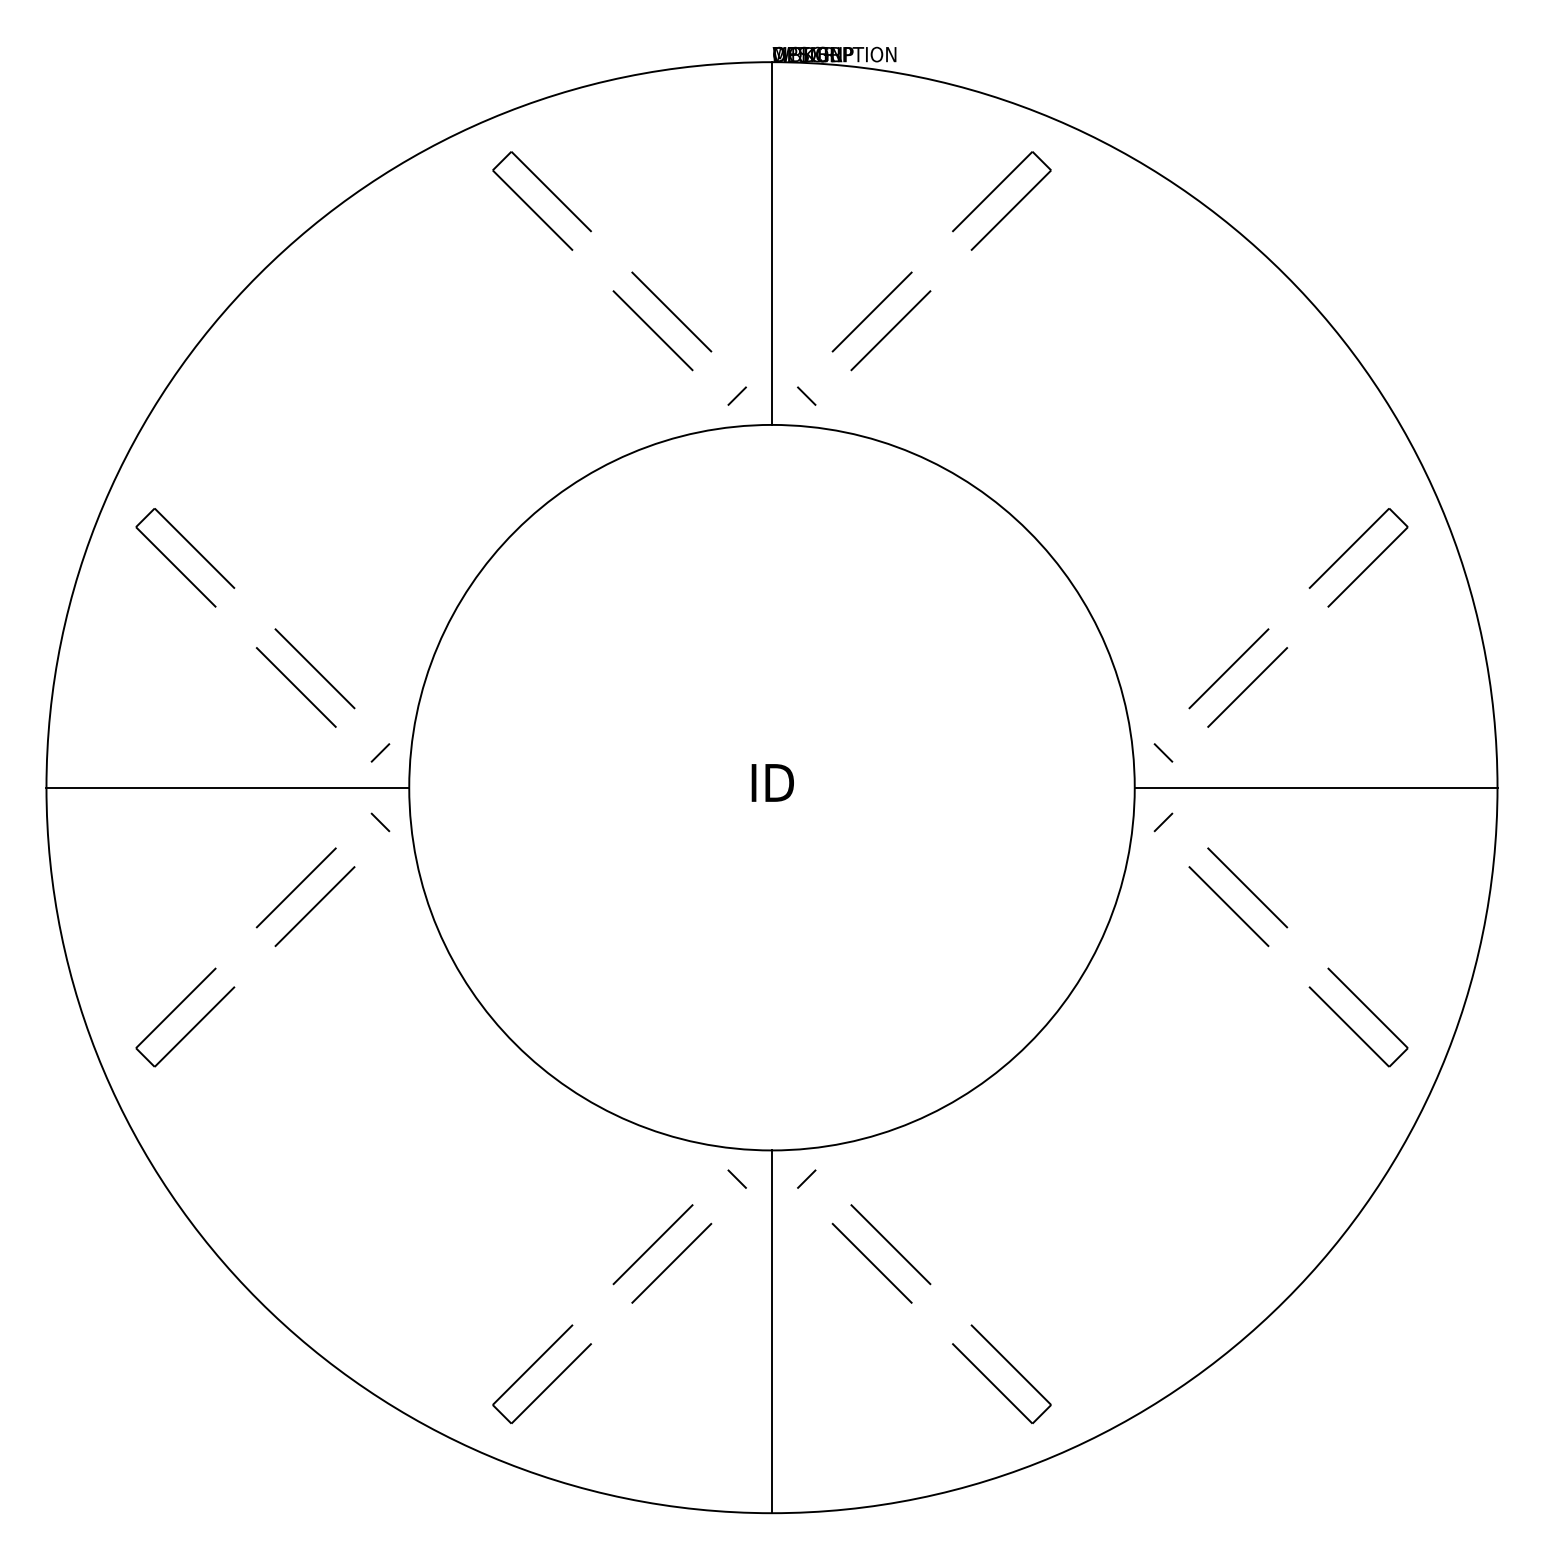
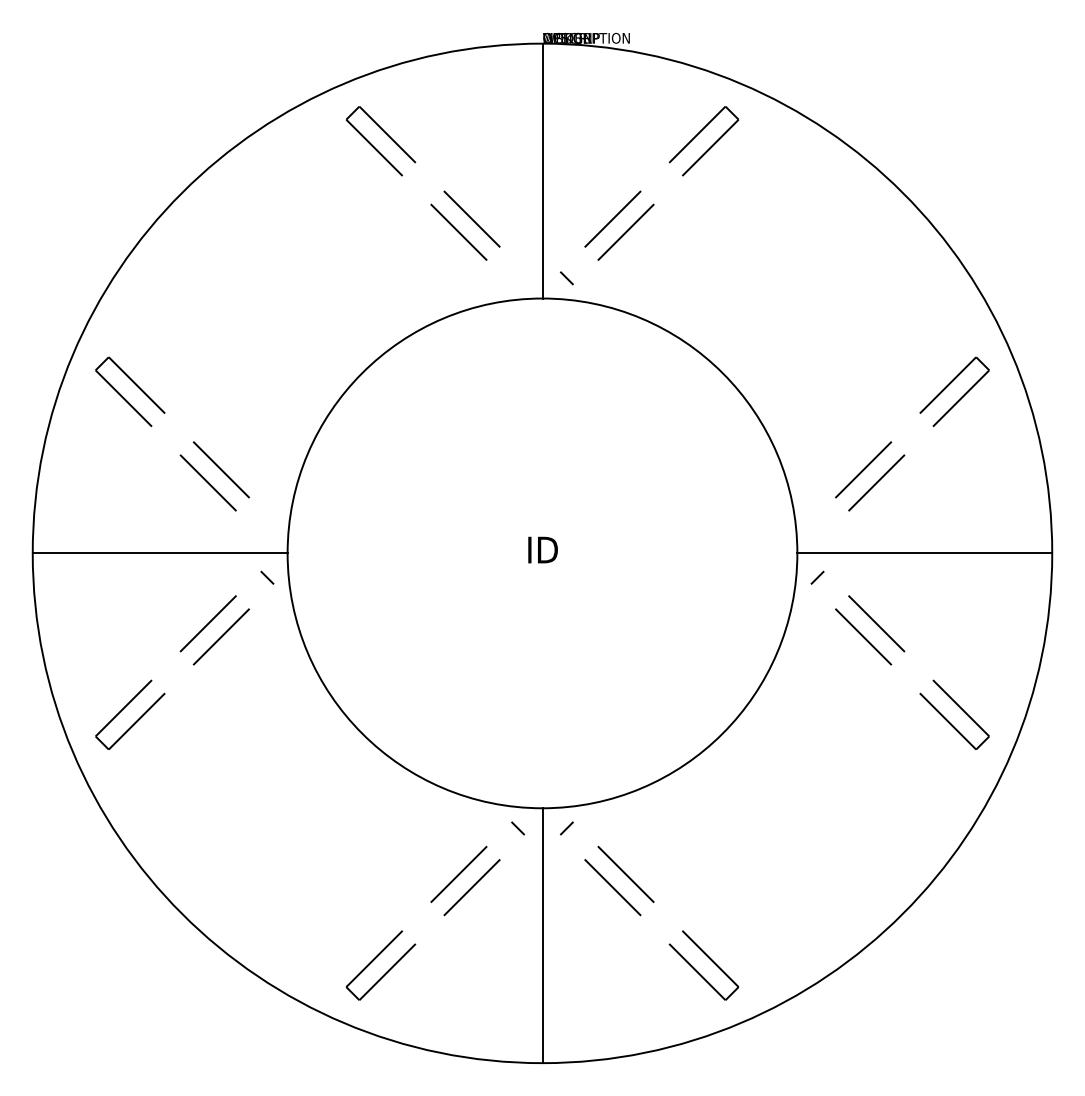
line: (736, 395) -> (517, 277), removed
line: (380, 752) -> (267, 528), removed
line: (1163, 752) -> (817, 528), removed

